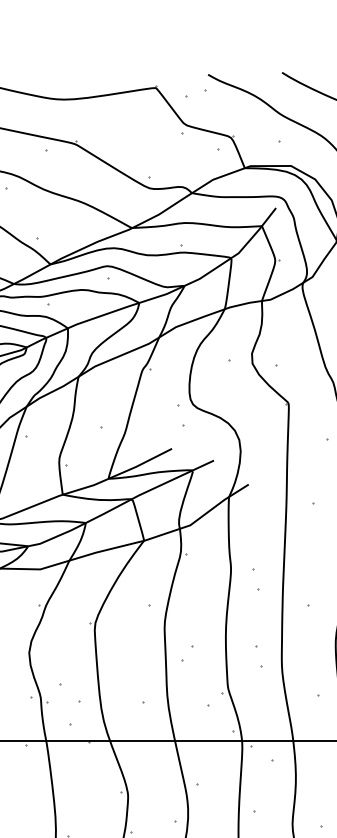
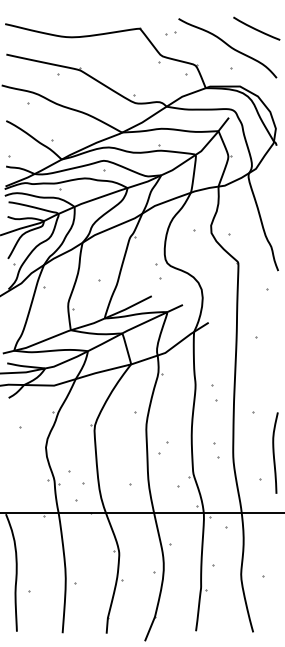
part: (197, 94) -> (170, 33), size x0.62

